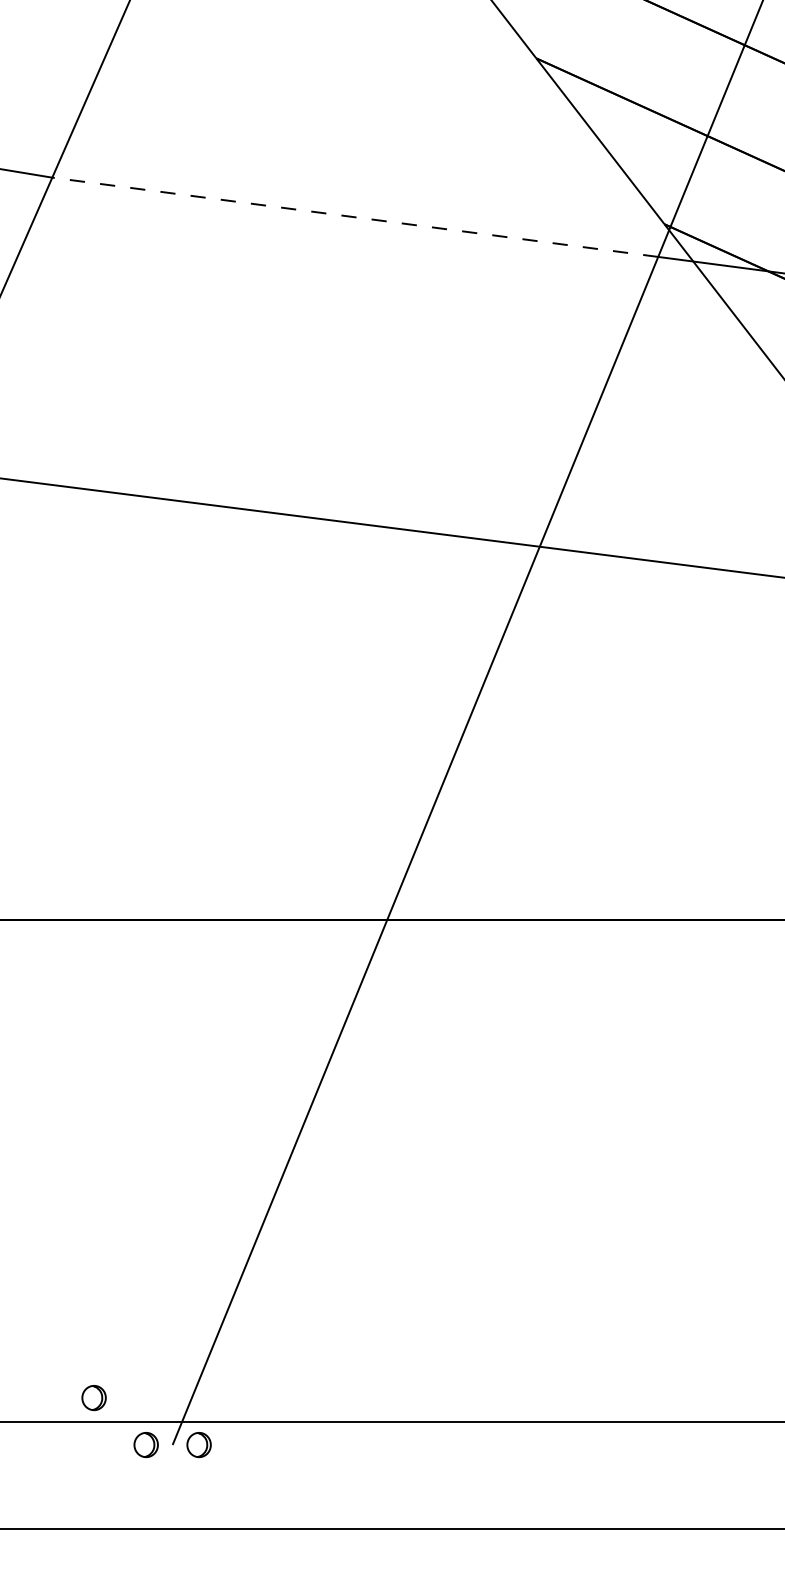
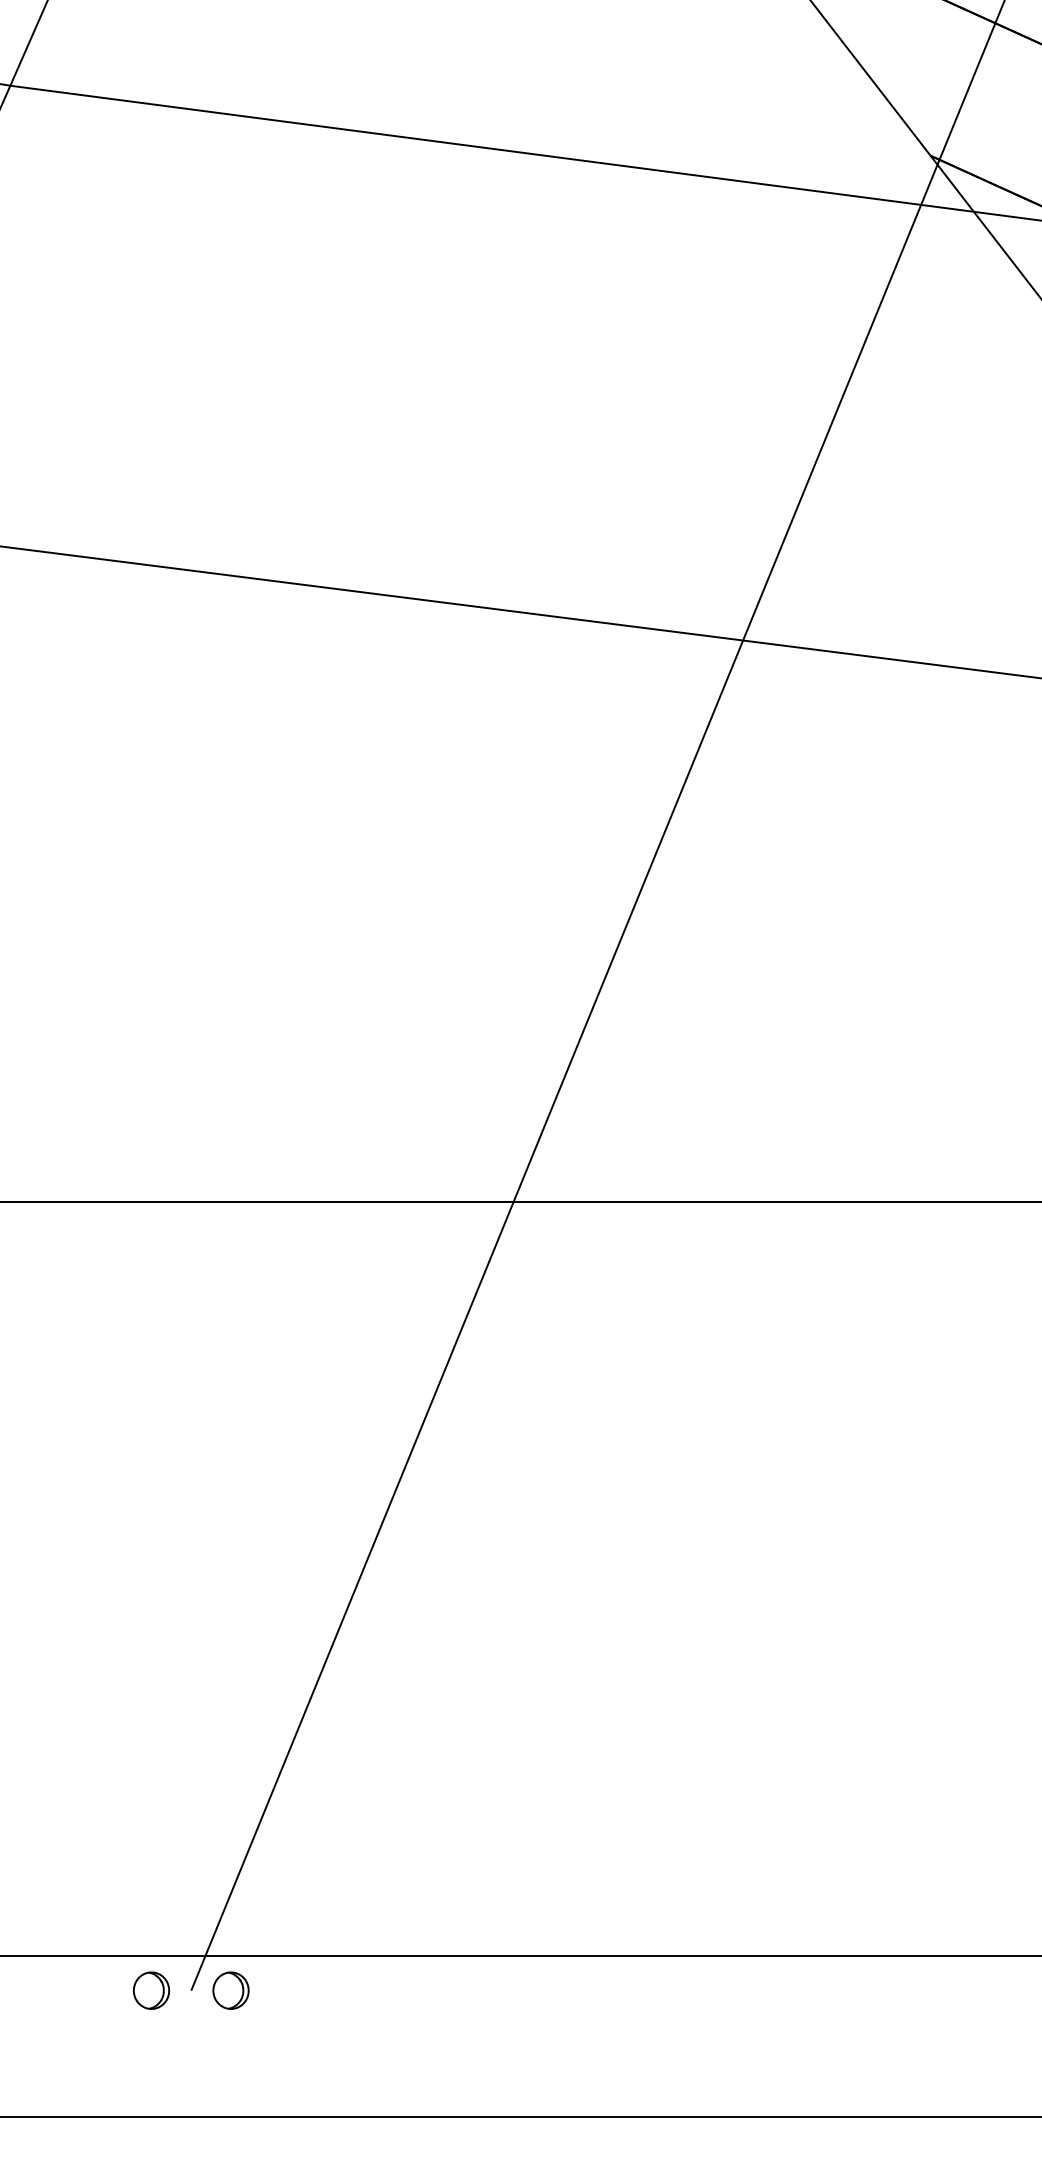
line: (355, 217) -> (466, 145), dashed -> solid
part: (93, 1398) -> (72, 1920), removed

